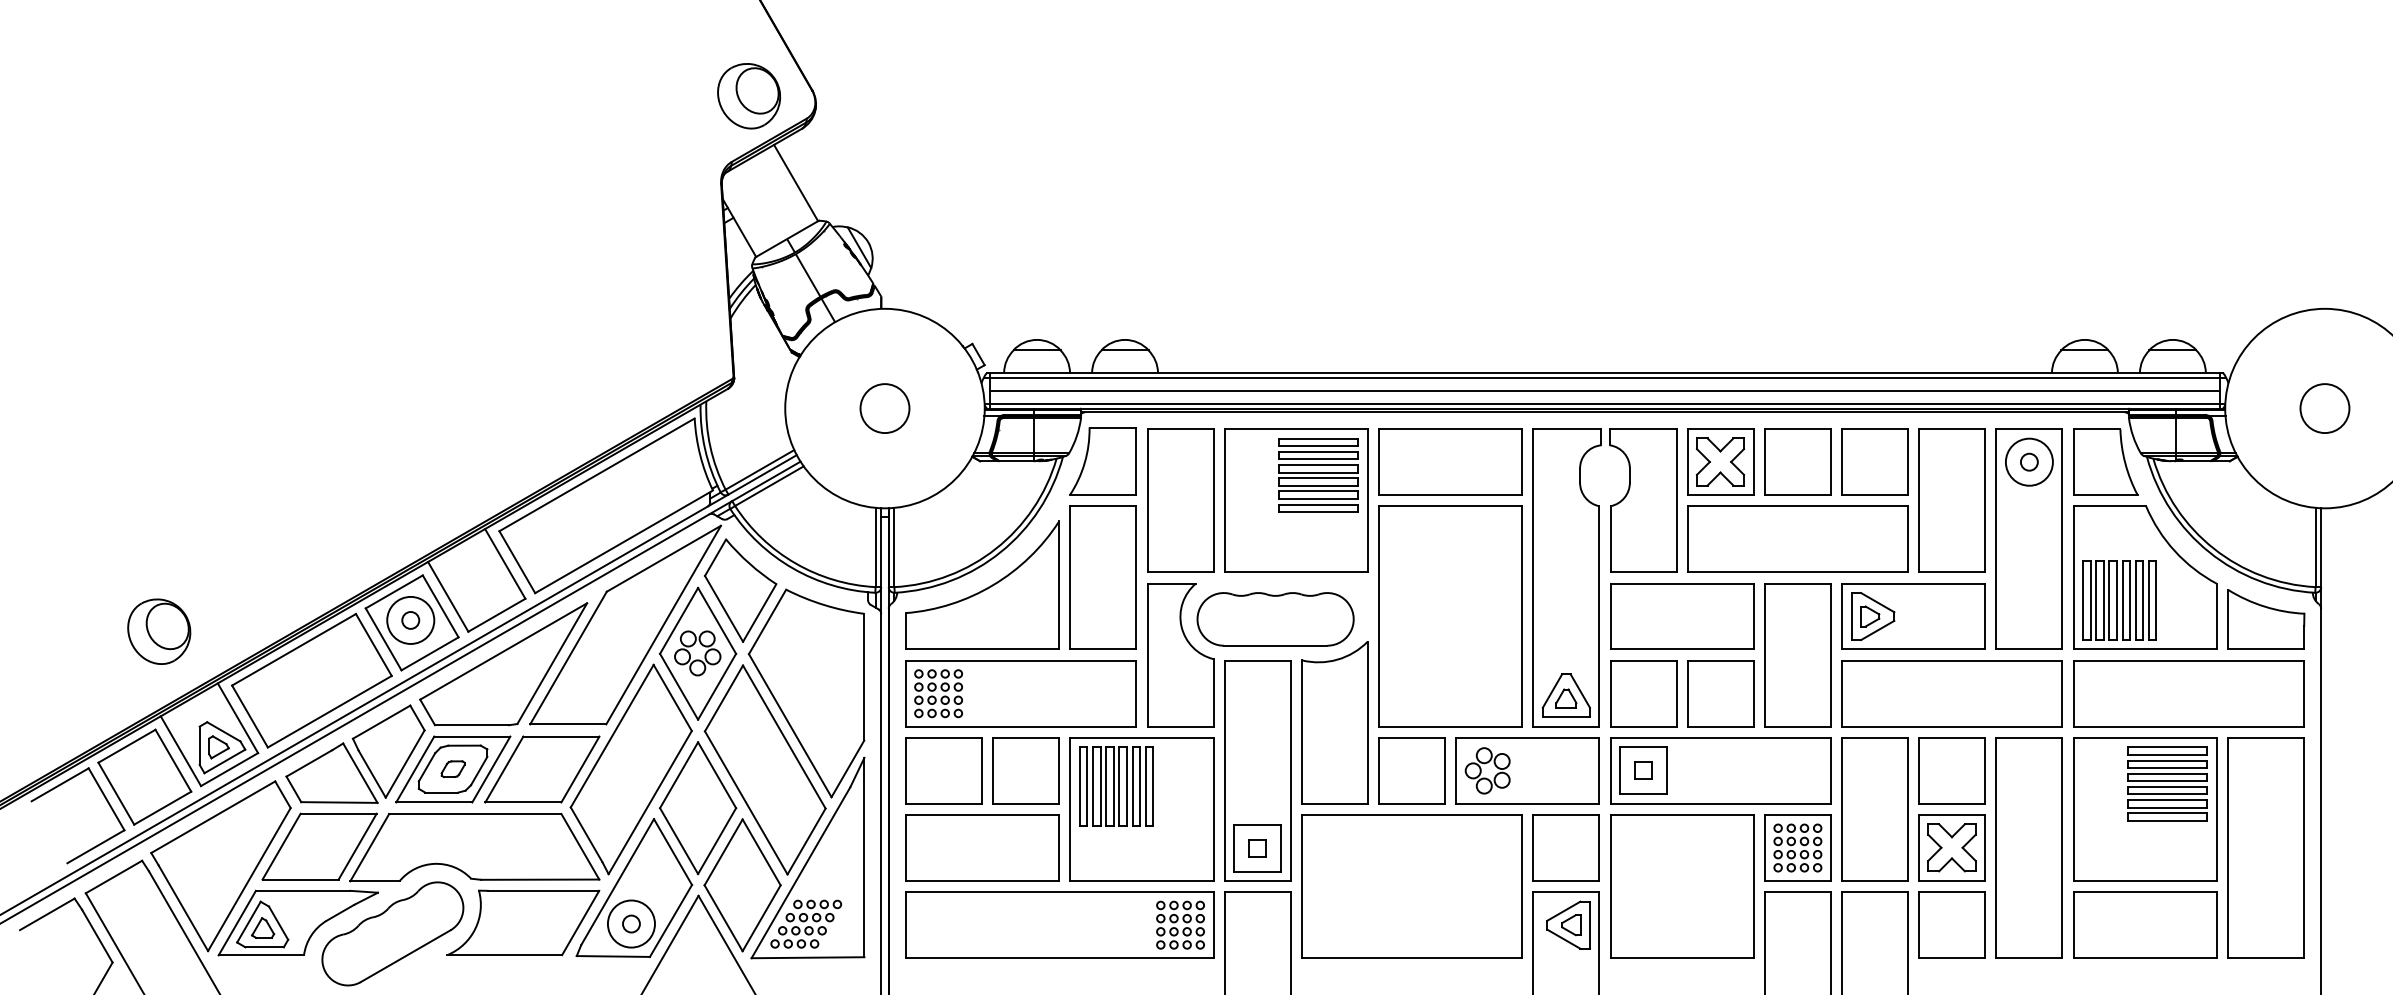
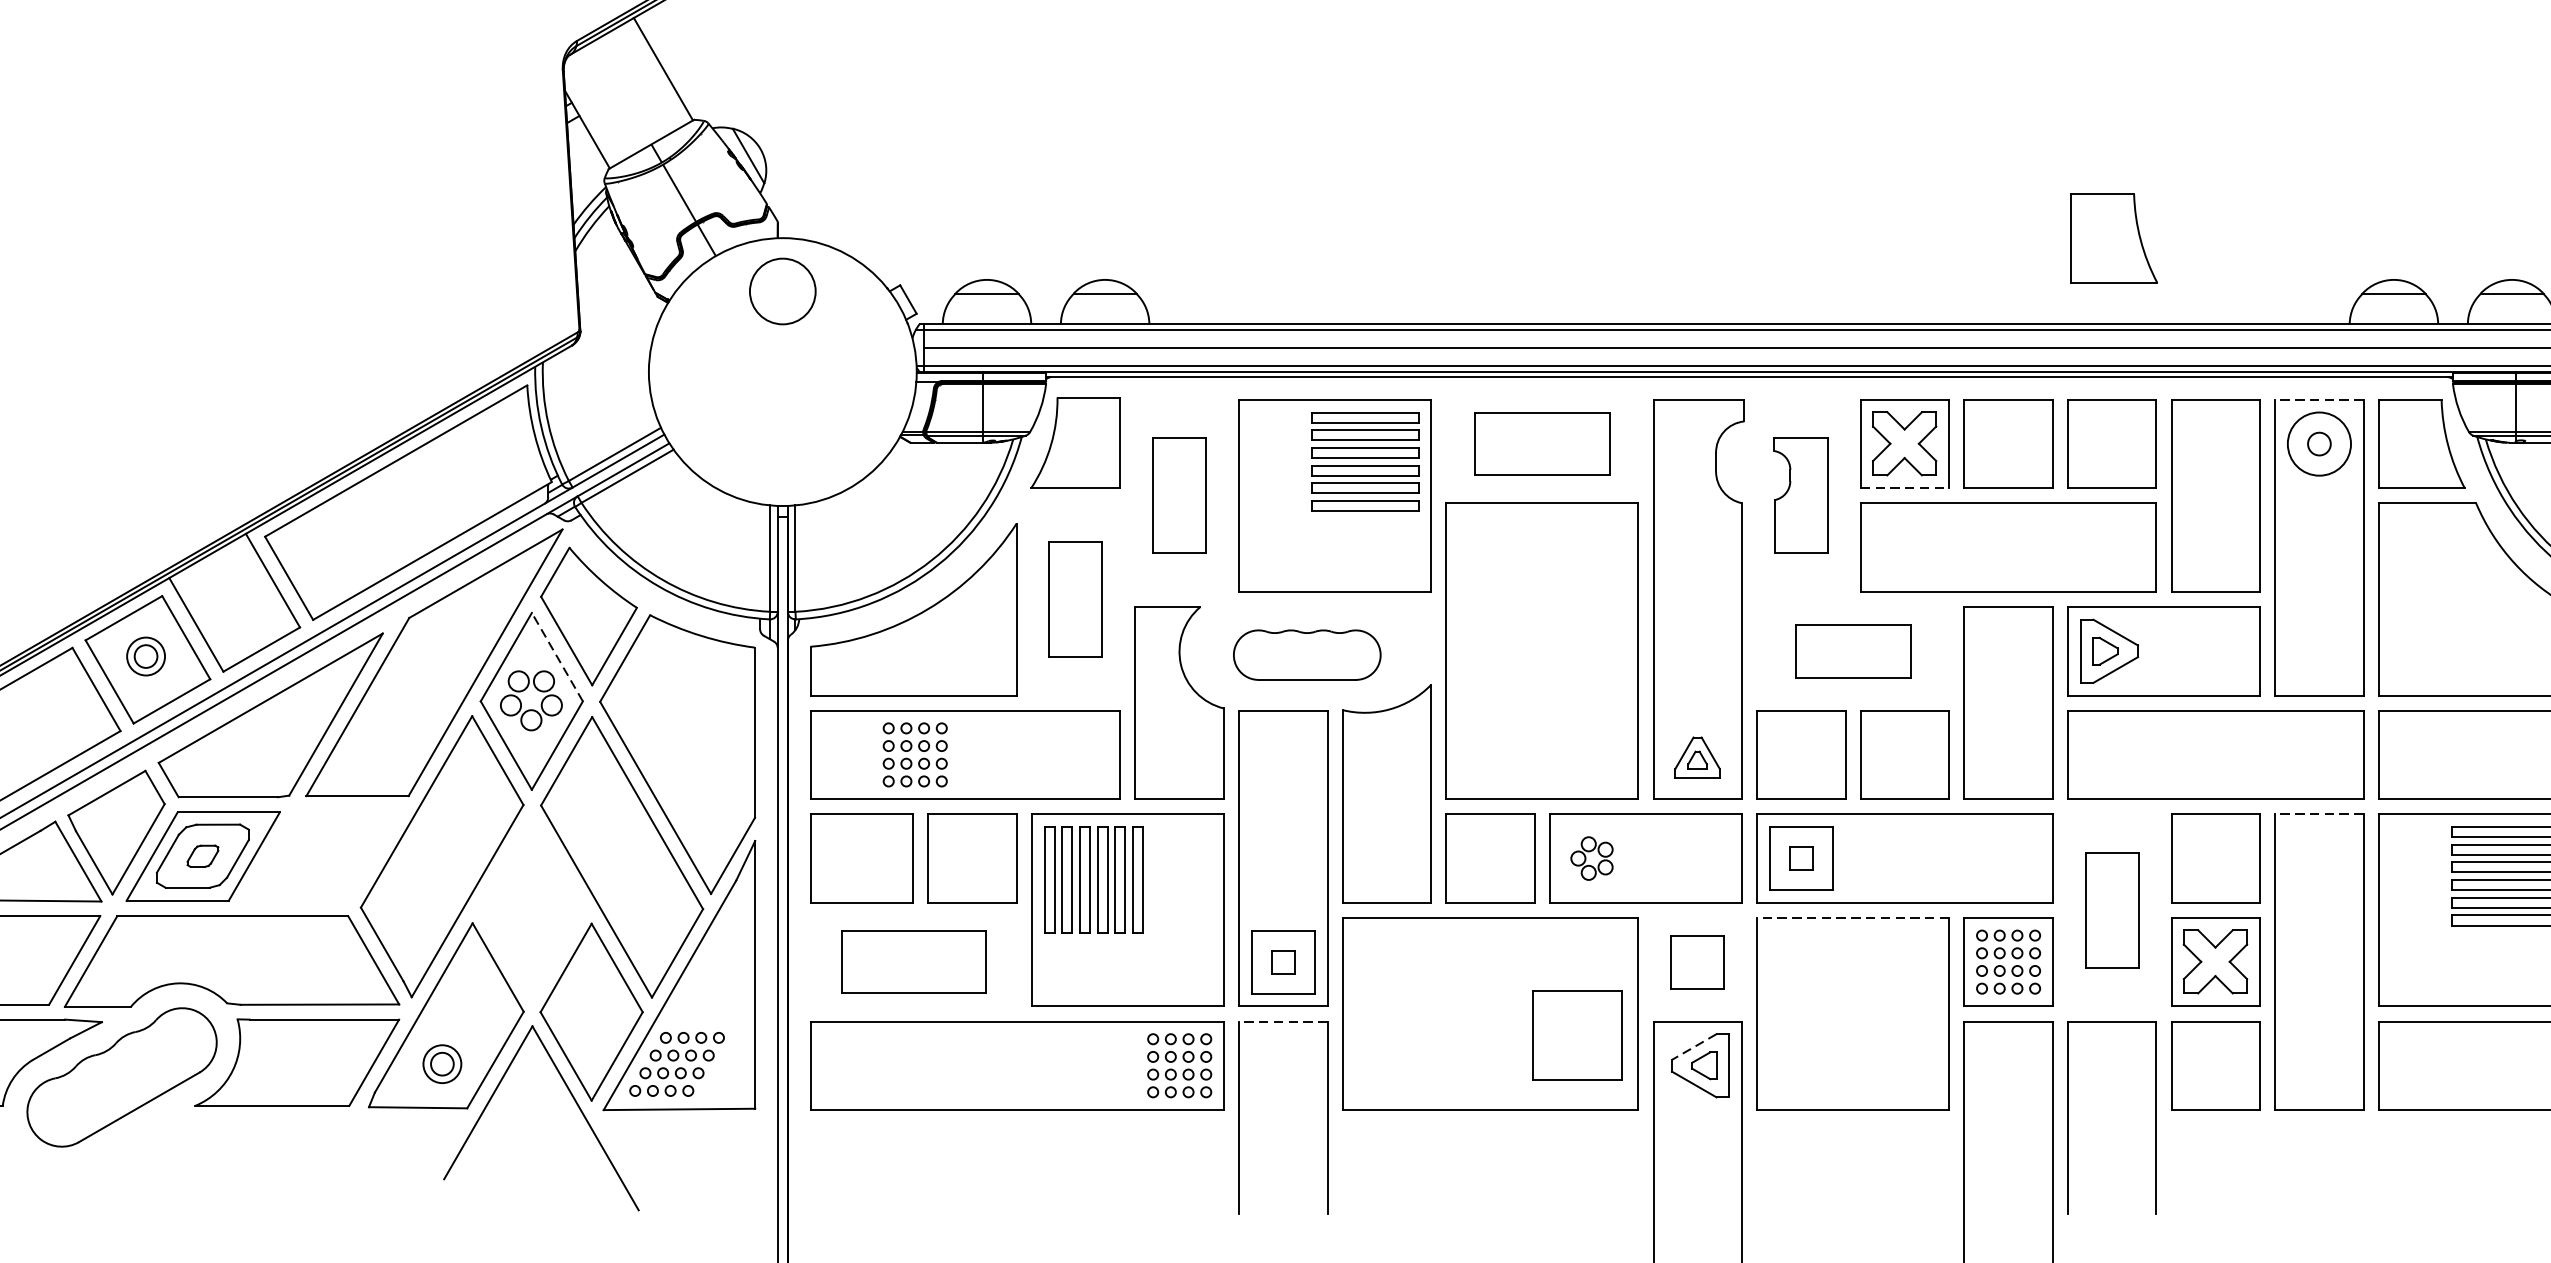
part: (1876, 308) -> (2114, 237), added
circle: (884, 408) -> (782, 291), moved
line: (2029, 429) -> (2319, 400), solid -> dashed
part: (1450, 461) -> (1542, 443), size x0.7
line: (1720, 495) -> (1904, 488), solid -> dashed
part: (1180, 500) -> (1179, 495), size x0.6
part: (1643, 500) -> (1801, 495), size x0.6
part: (1102, 577) -> (1074, 598), size x0.6
part: (2119, 600) -> (2440, 629), removed
part: (1682, 616) -> (1853, 651), size x0.6
circle: (410, 619) -> (145, 655), size x0.6
part: (1275, 619) -> (1307, 655), size x0.7
line: (716, 620) -> (556, 656), solid -> dashed
part: (938, 693) -> (915, 754), moved
part: (1565, 695) -> (1696, 757), size x0.7
line: (2029, 737) -> (2319, 813), solid -> dashed
part: (542, 769) -> (322, 856), removed
part: (1487, 770) -> (1591, 858), size x0.7
part: (698, 808) -> (532, 909), removed
part: (1874, 809) -> (2111, 910), size x0.6
line: (1682, 815) -> (1853, 918), solid -> dashed
part: (982, 847) -> (913, 961), size x0.7
part: (1565, 847) -> (1696, 961), size x0.6
line: (1257, 892) -> (1282, 1021), solid -> dashed
part: (1476, 902) -> (1577, 1035), added
line: (1563, 911) -> (1693, 1047), solid -> dashed
circle: (630, 923) -> (441, 1063), size x0.6

